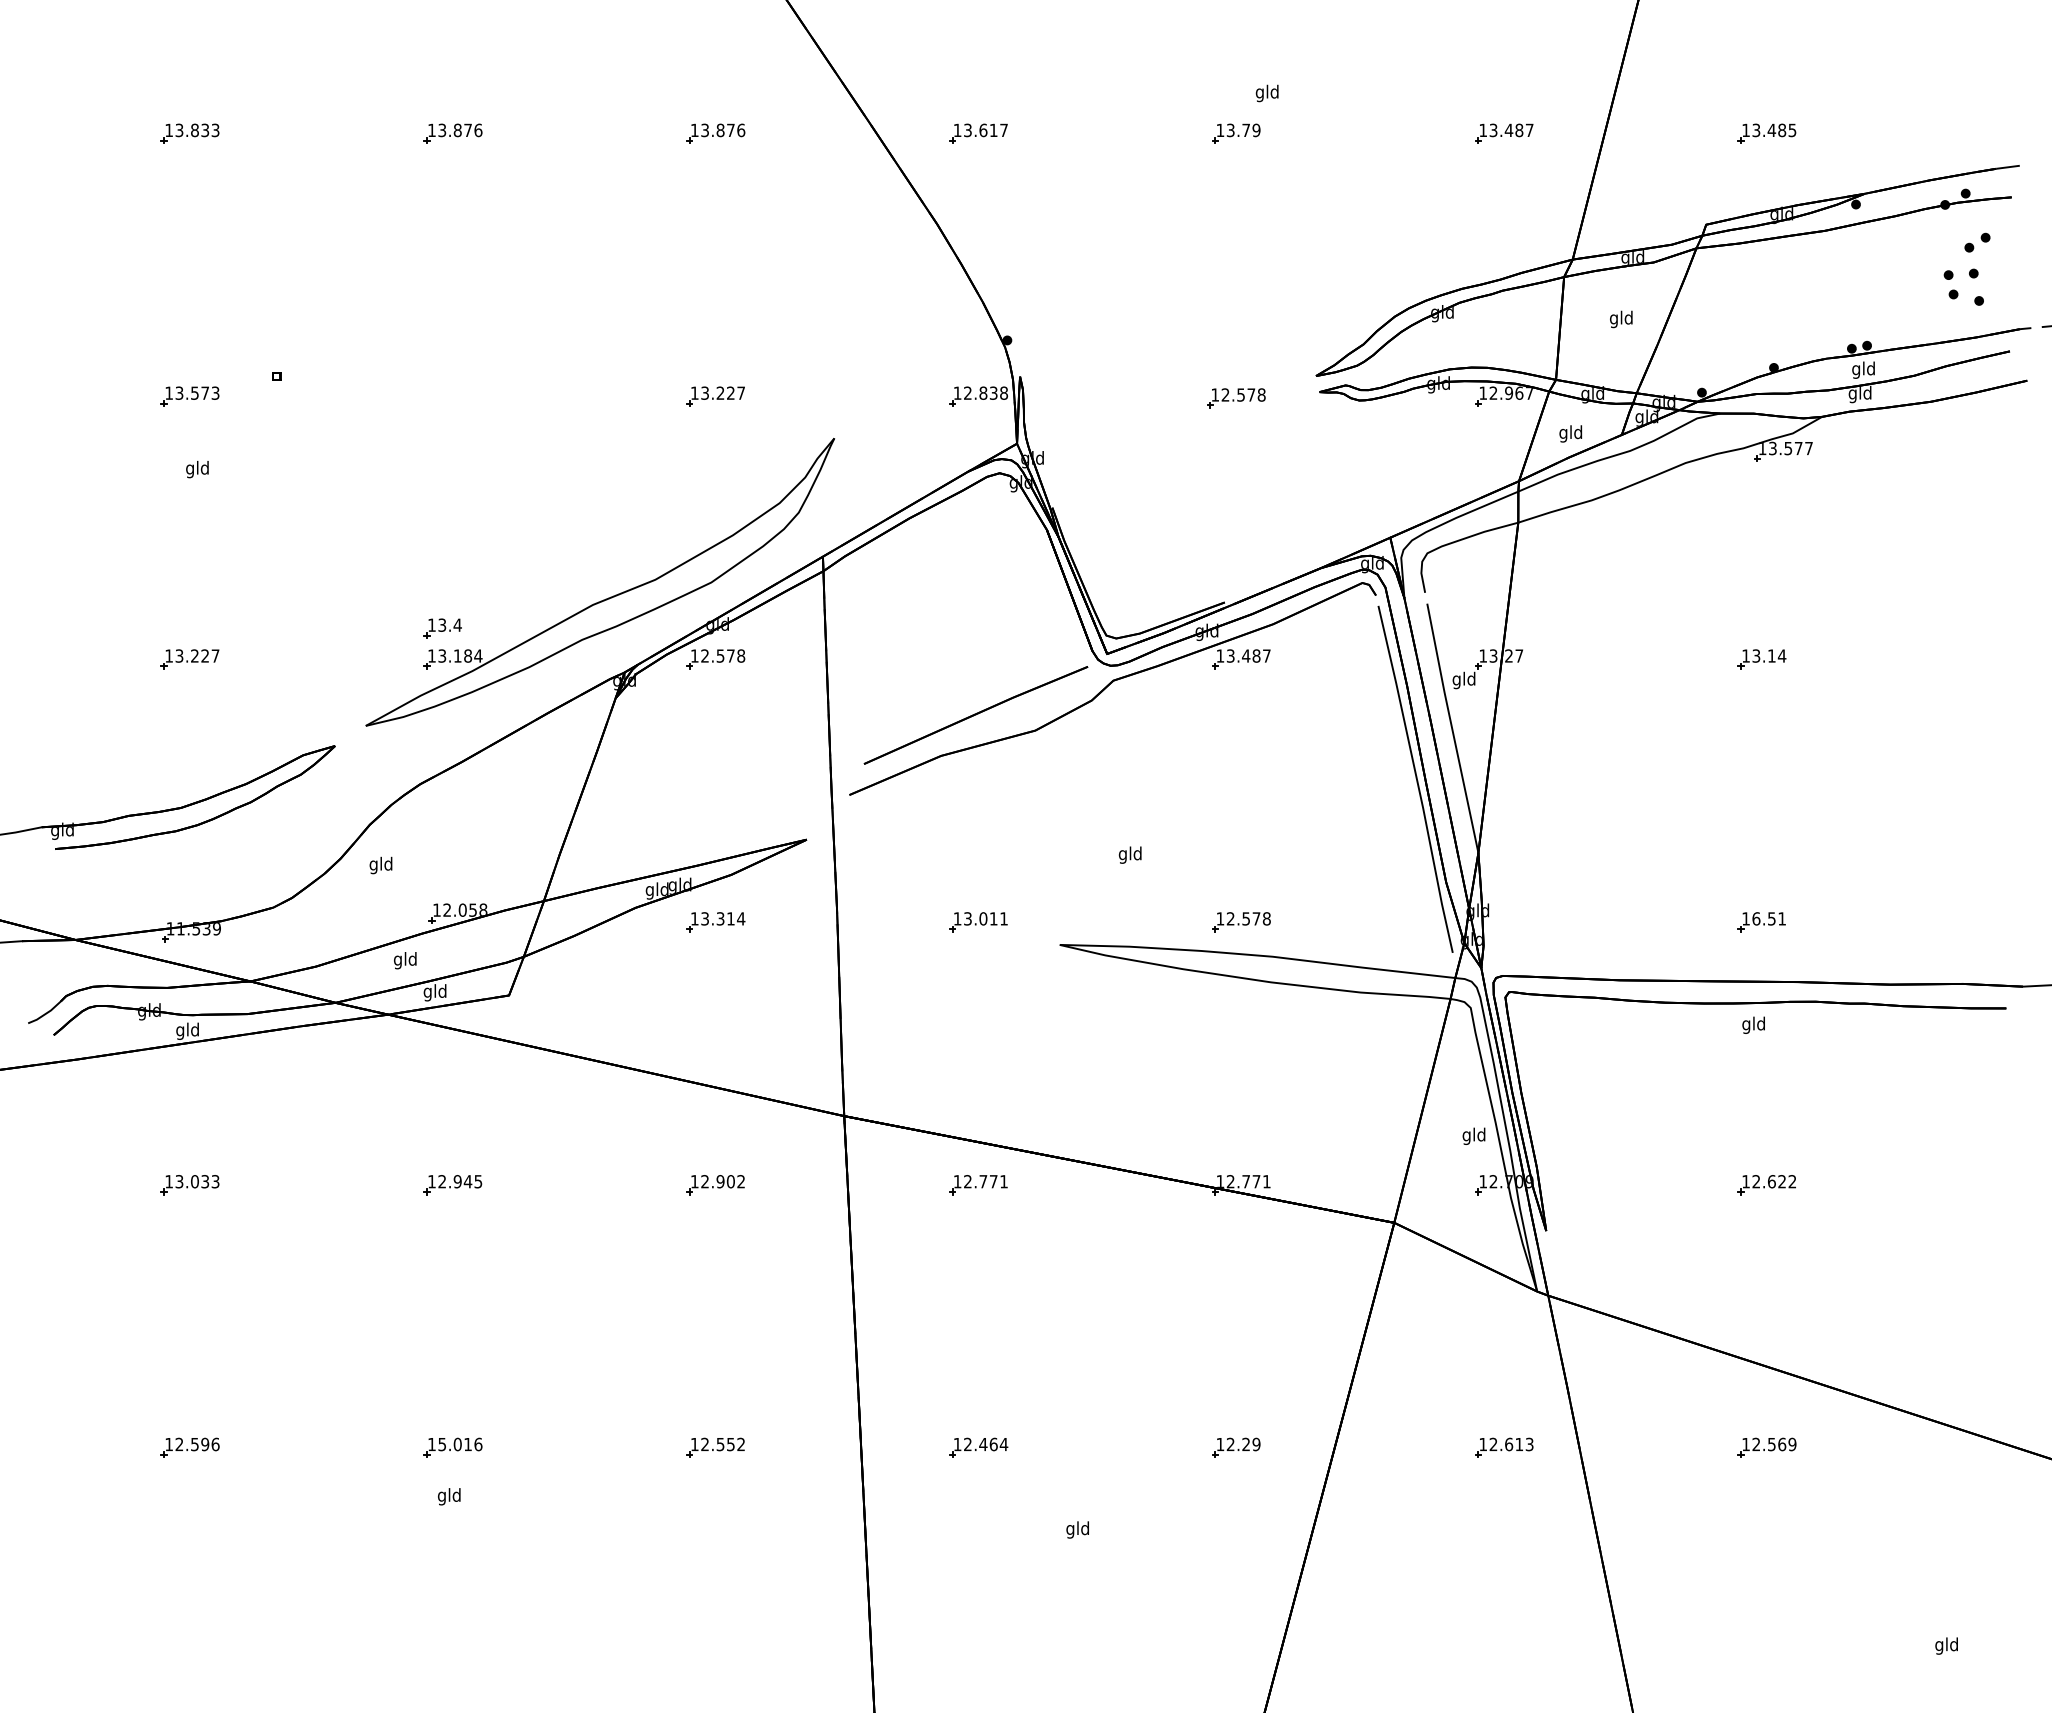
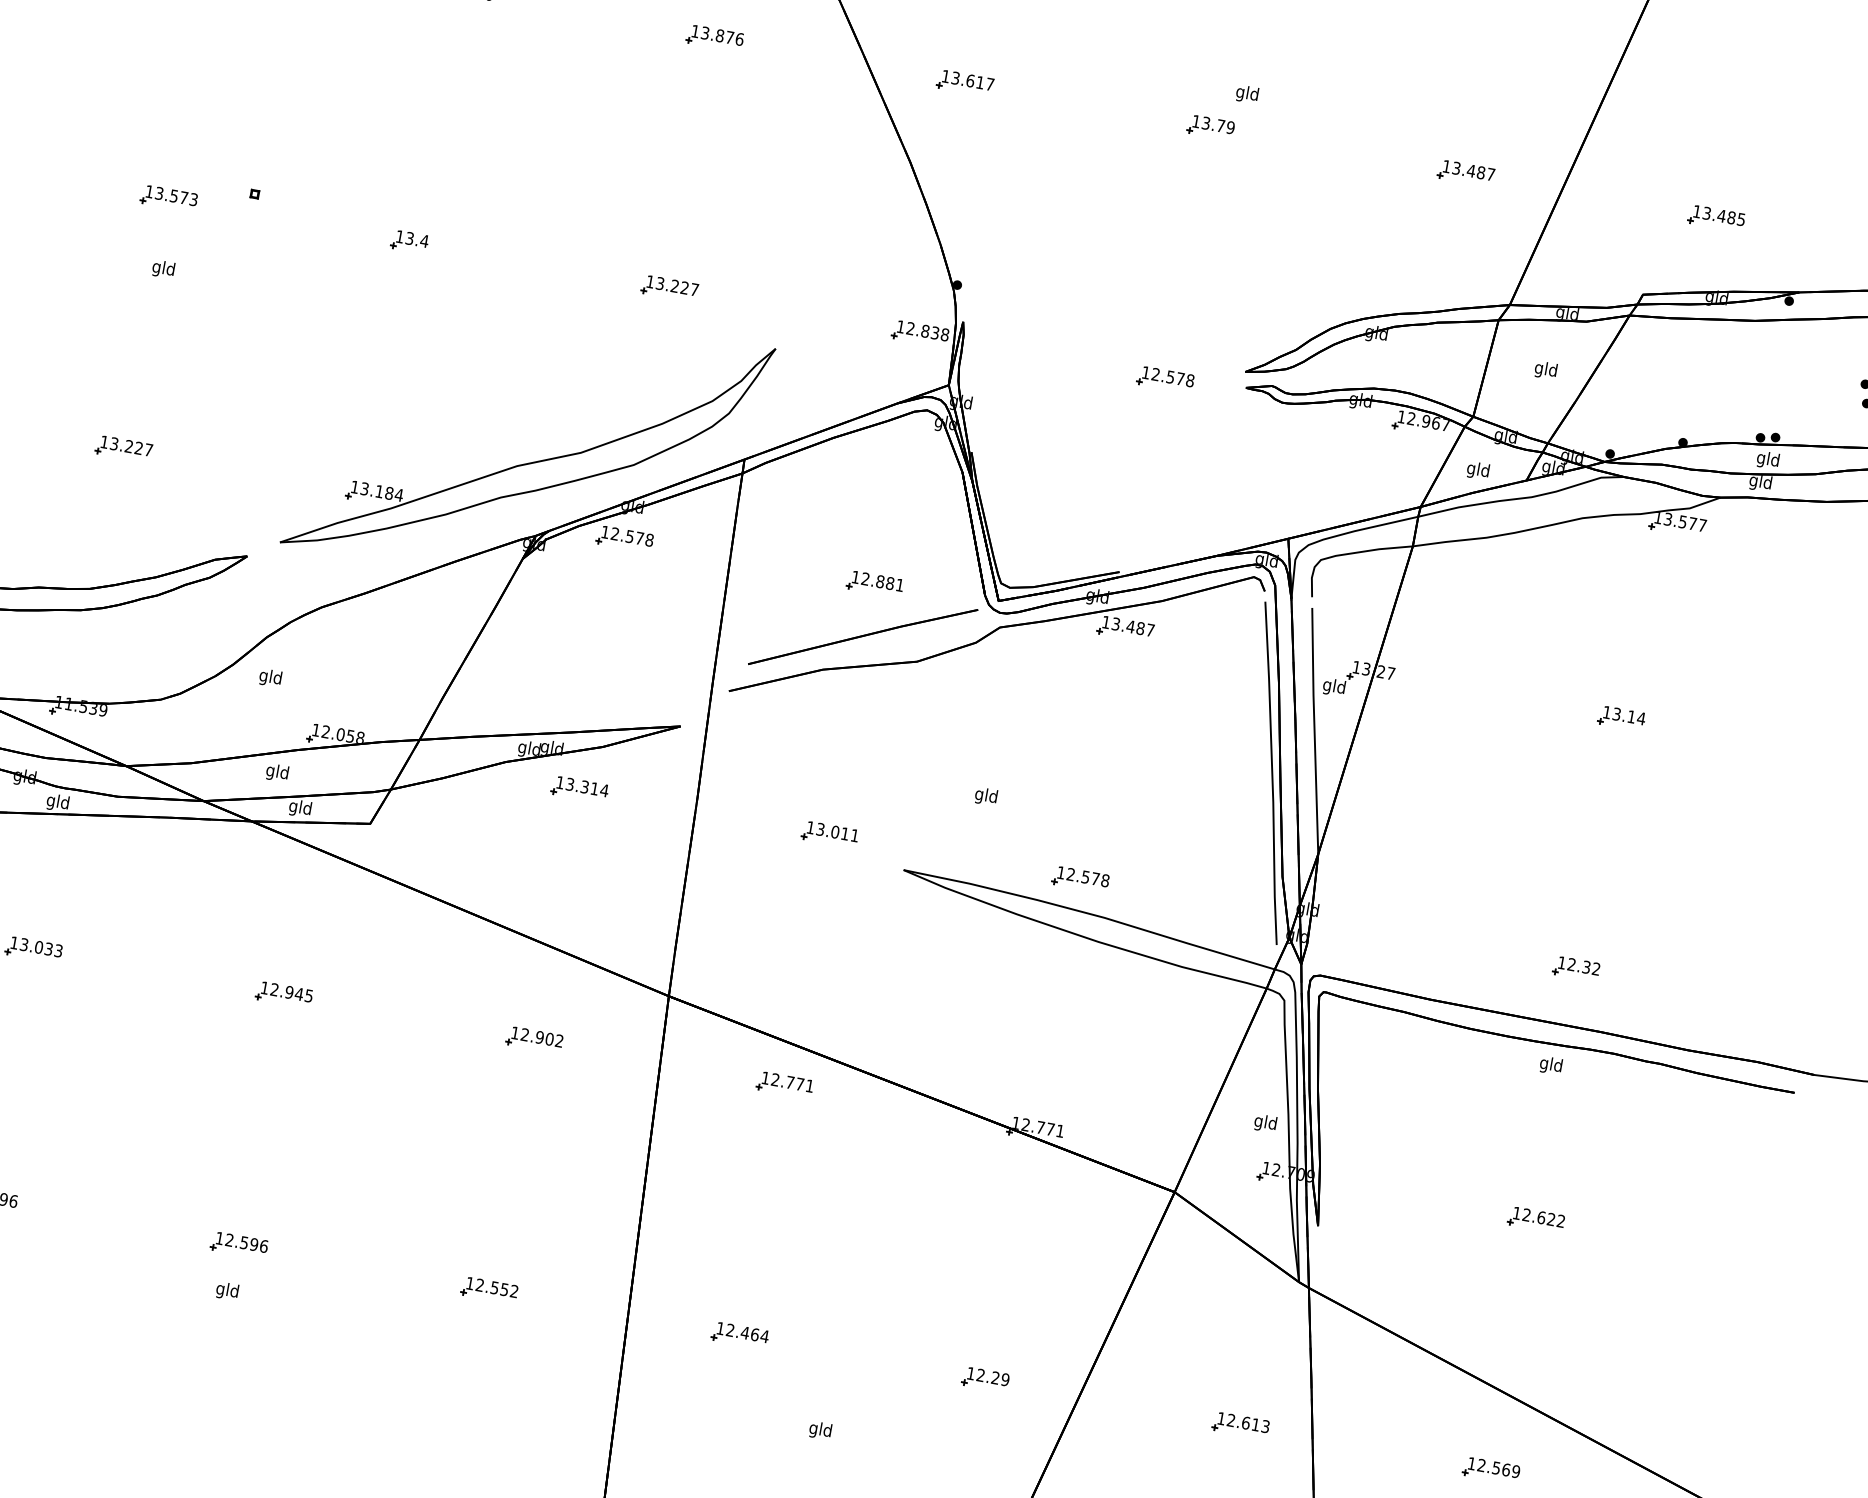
part: (442, 628) -> (409, 241), moved
part: (978, 659) -> (875, 584), added
text: (1768, 918) -> (1583, 966), 16.51 -> 12.32
text: (455, 1444) -> (242, 1242), 15.016 -> 12.596

